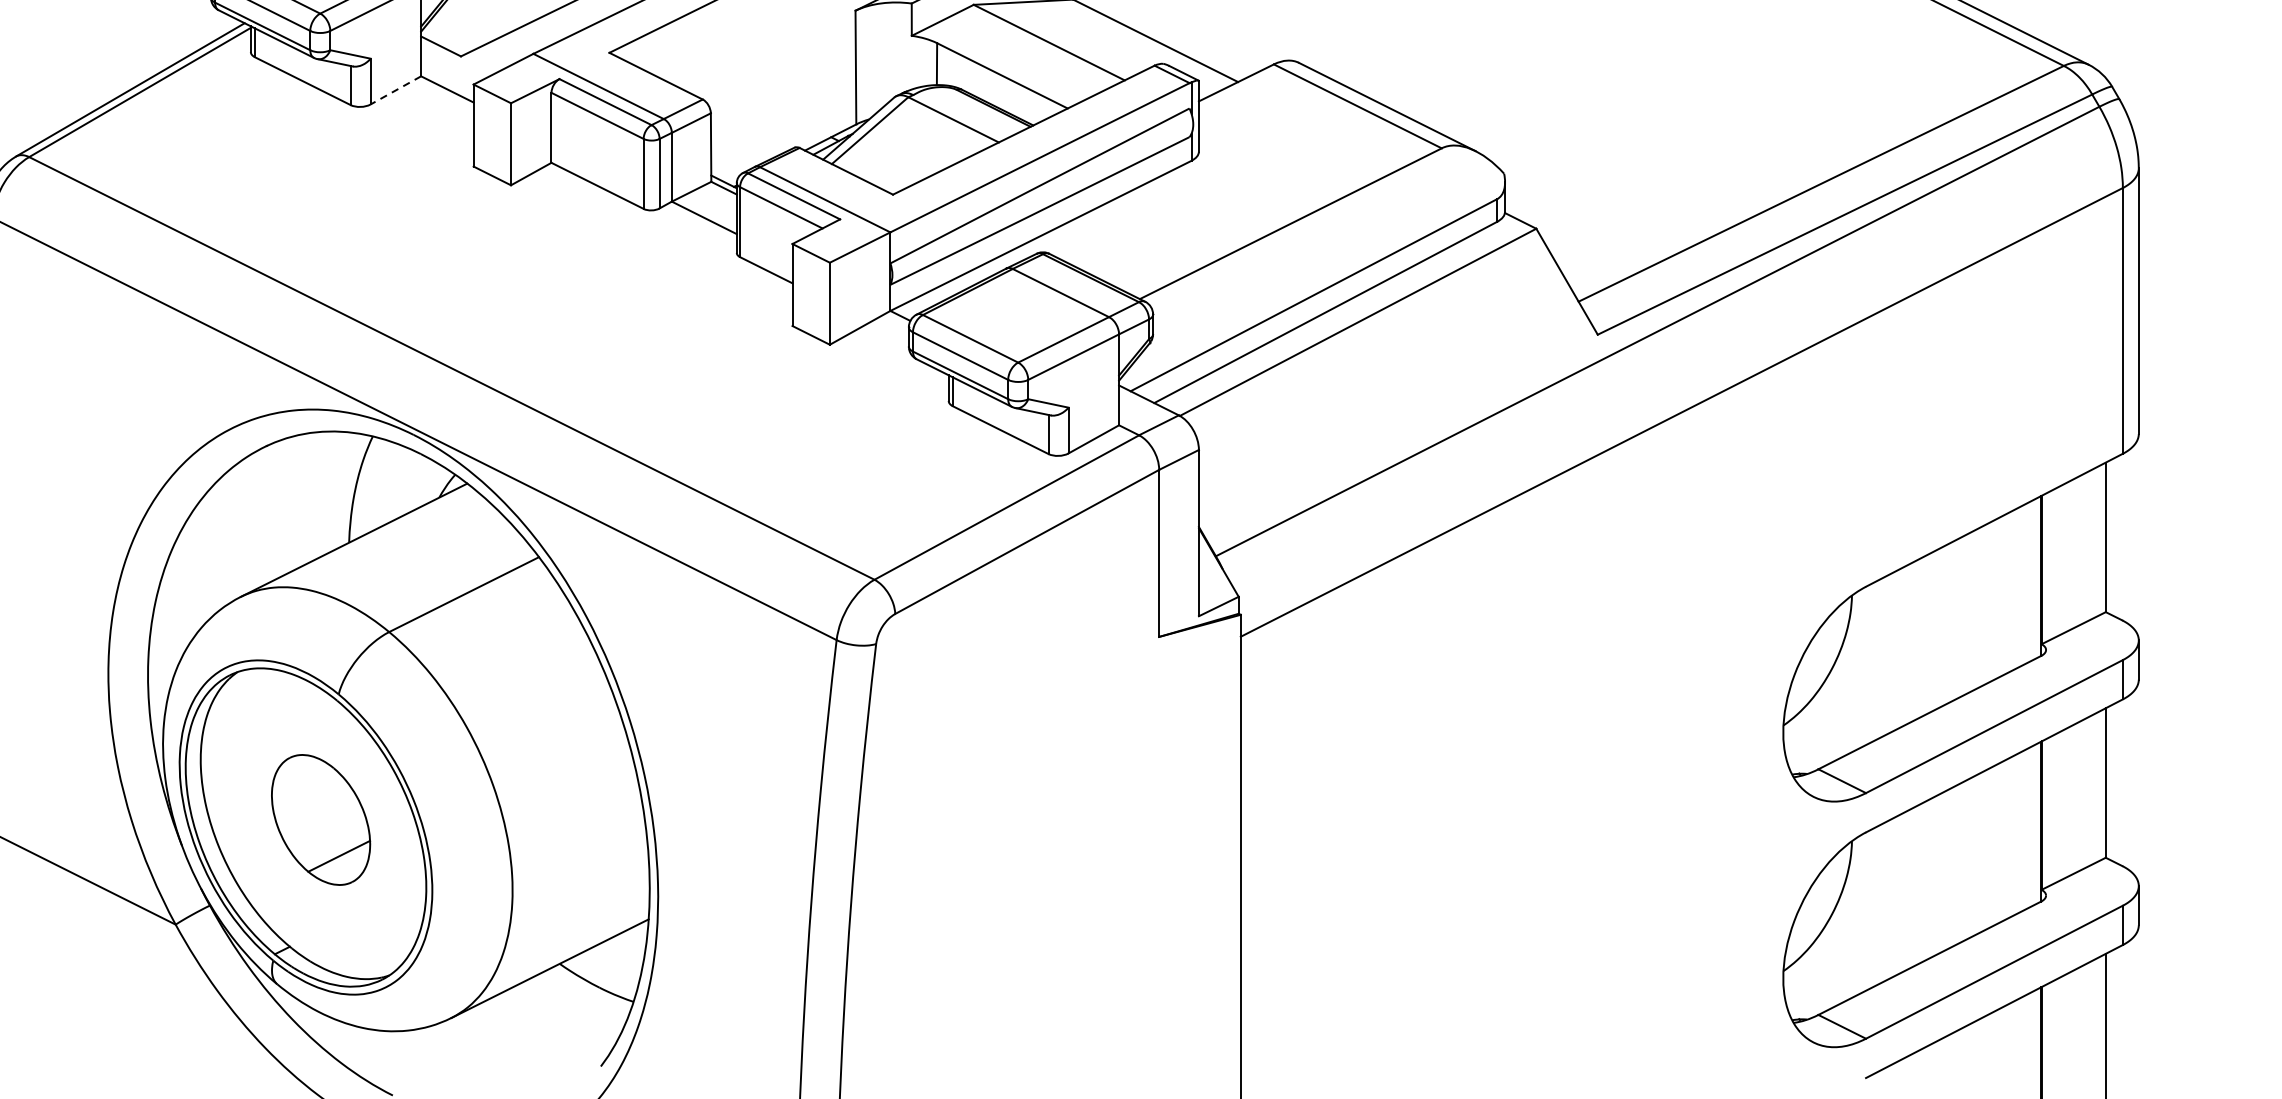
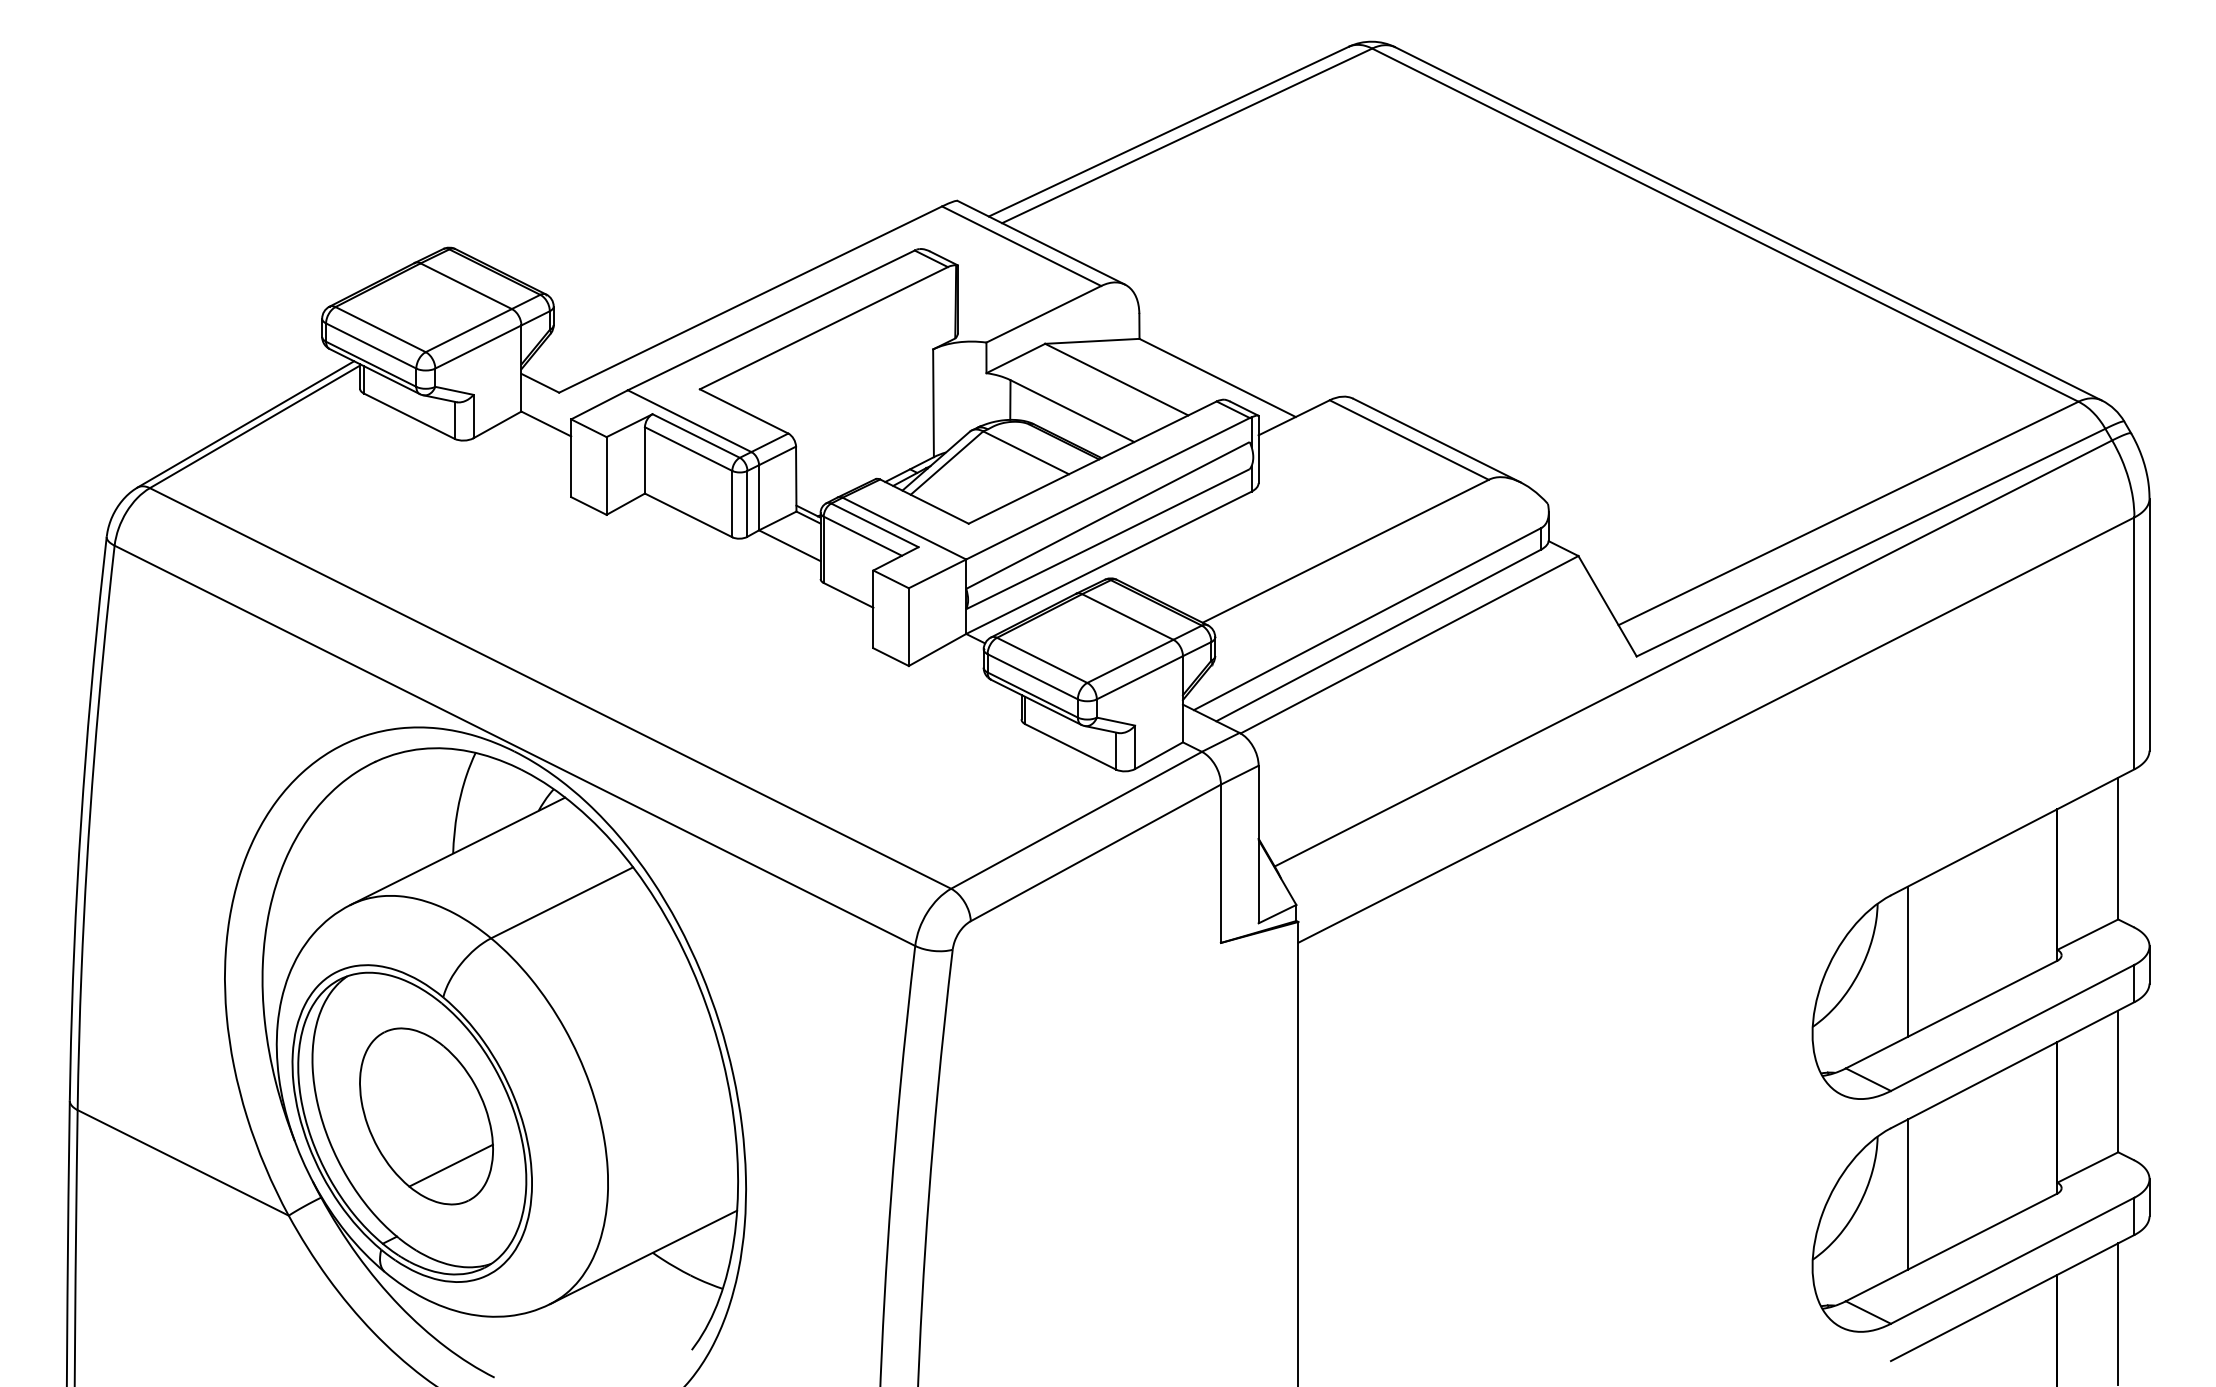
line: (395, 91) -> (497, 425), dashed -> solid
line: (1884, 656) -> (1908, 961), added
part: (321, 820) -> (426, 1116), size x1.43
line: (1884, 902) -> (1908, 1194), added

